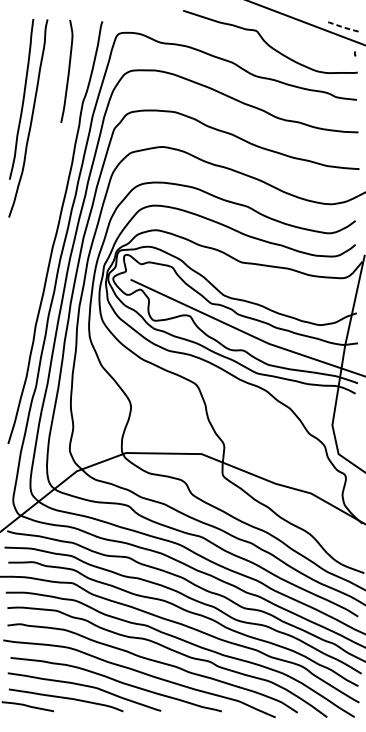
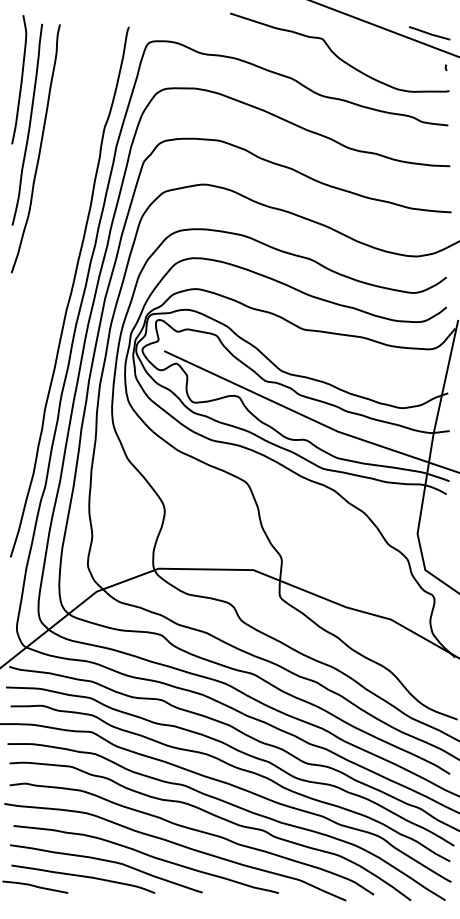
line: (341, 26) -> (428, 33), dashed -> solid
curve: (67, 72) -> (20, 80), moved

